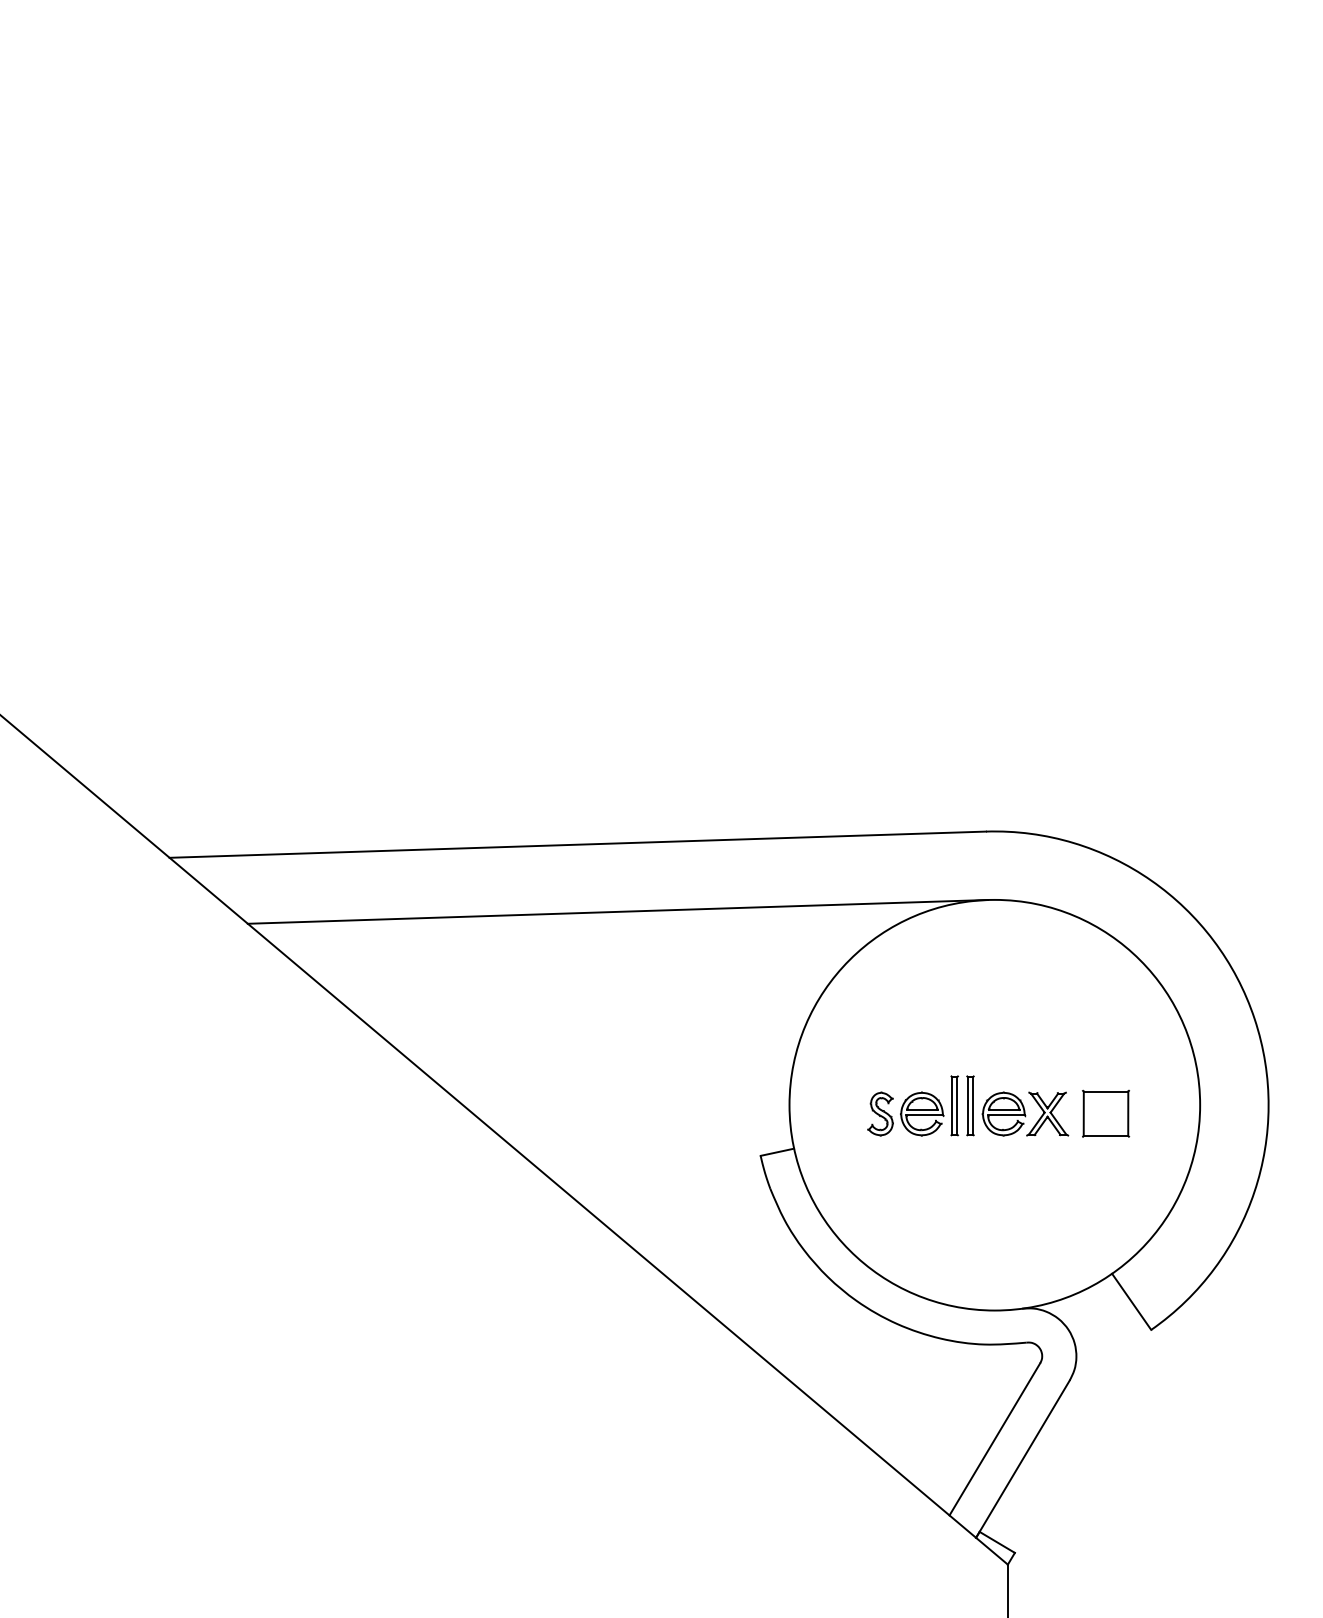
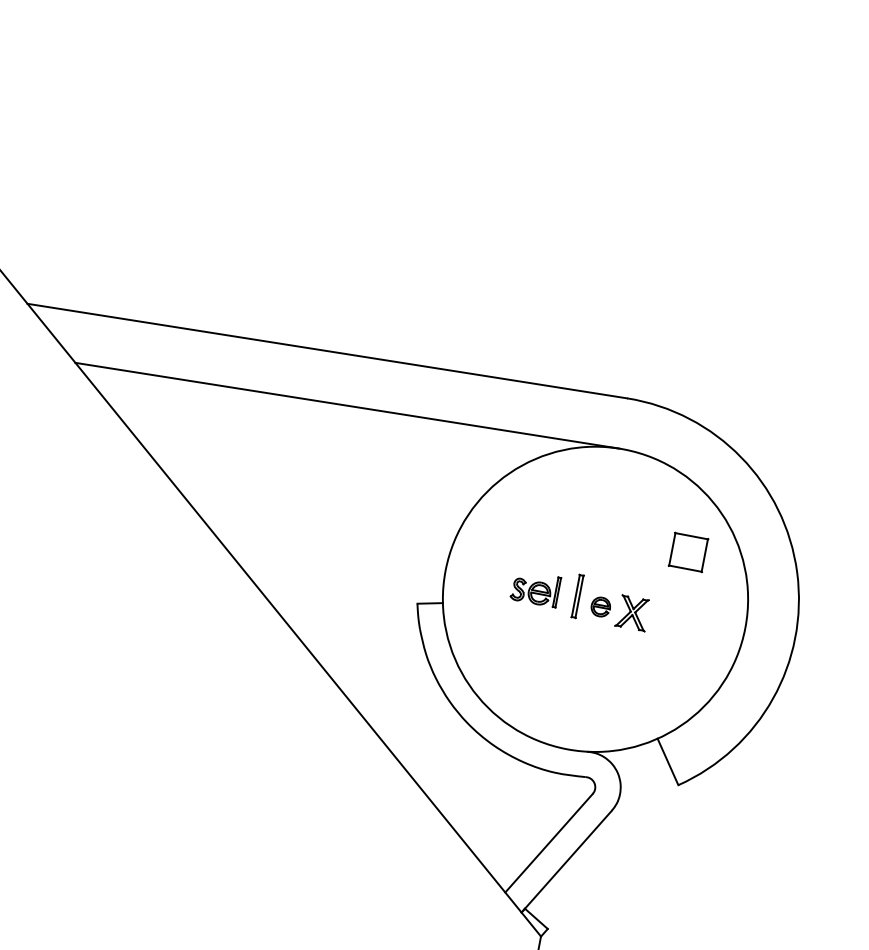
part: (912, 1105) -> (535, 588), size x0.7
part: (1003, 1113) -> (600, 606), size x0.6
part: (1106, 1113) -> (688, 552), moved

